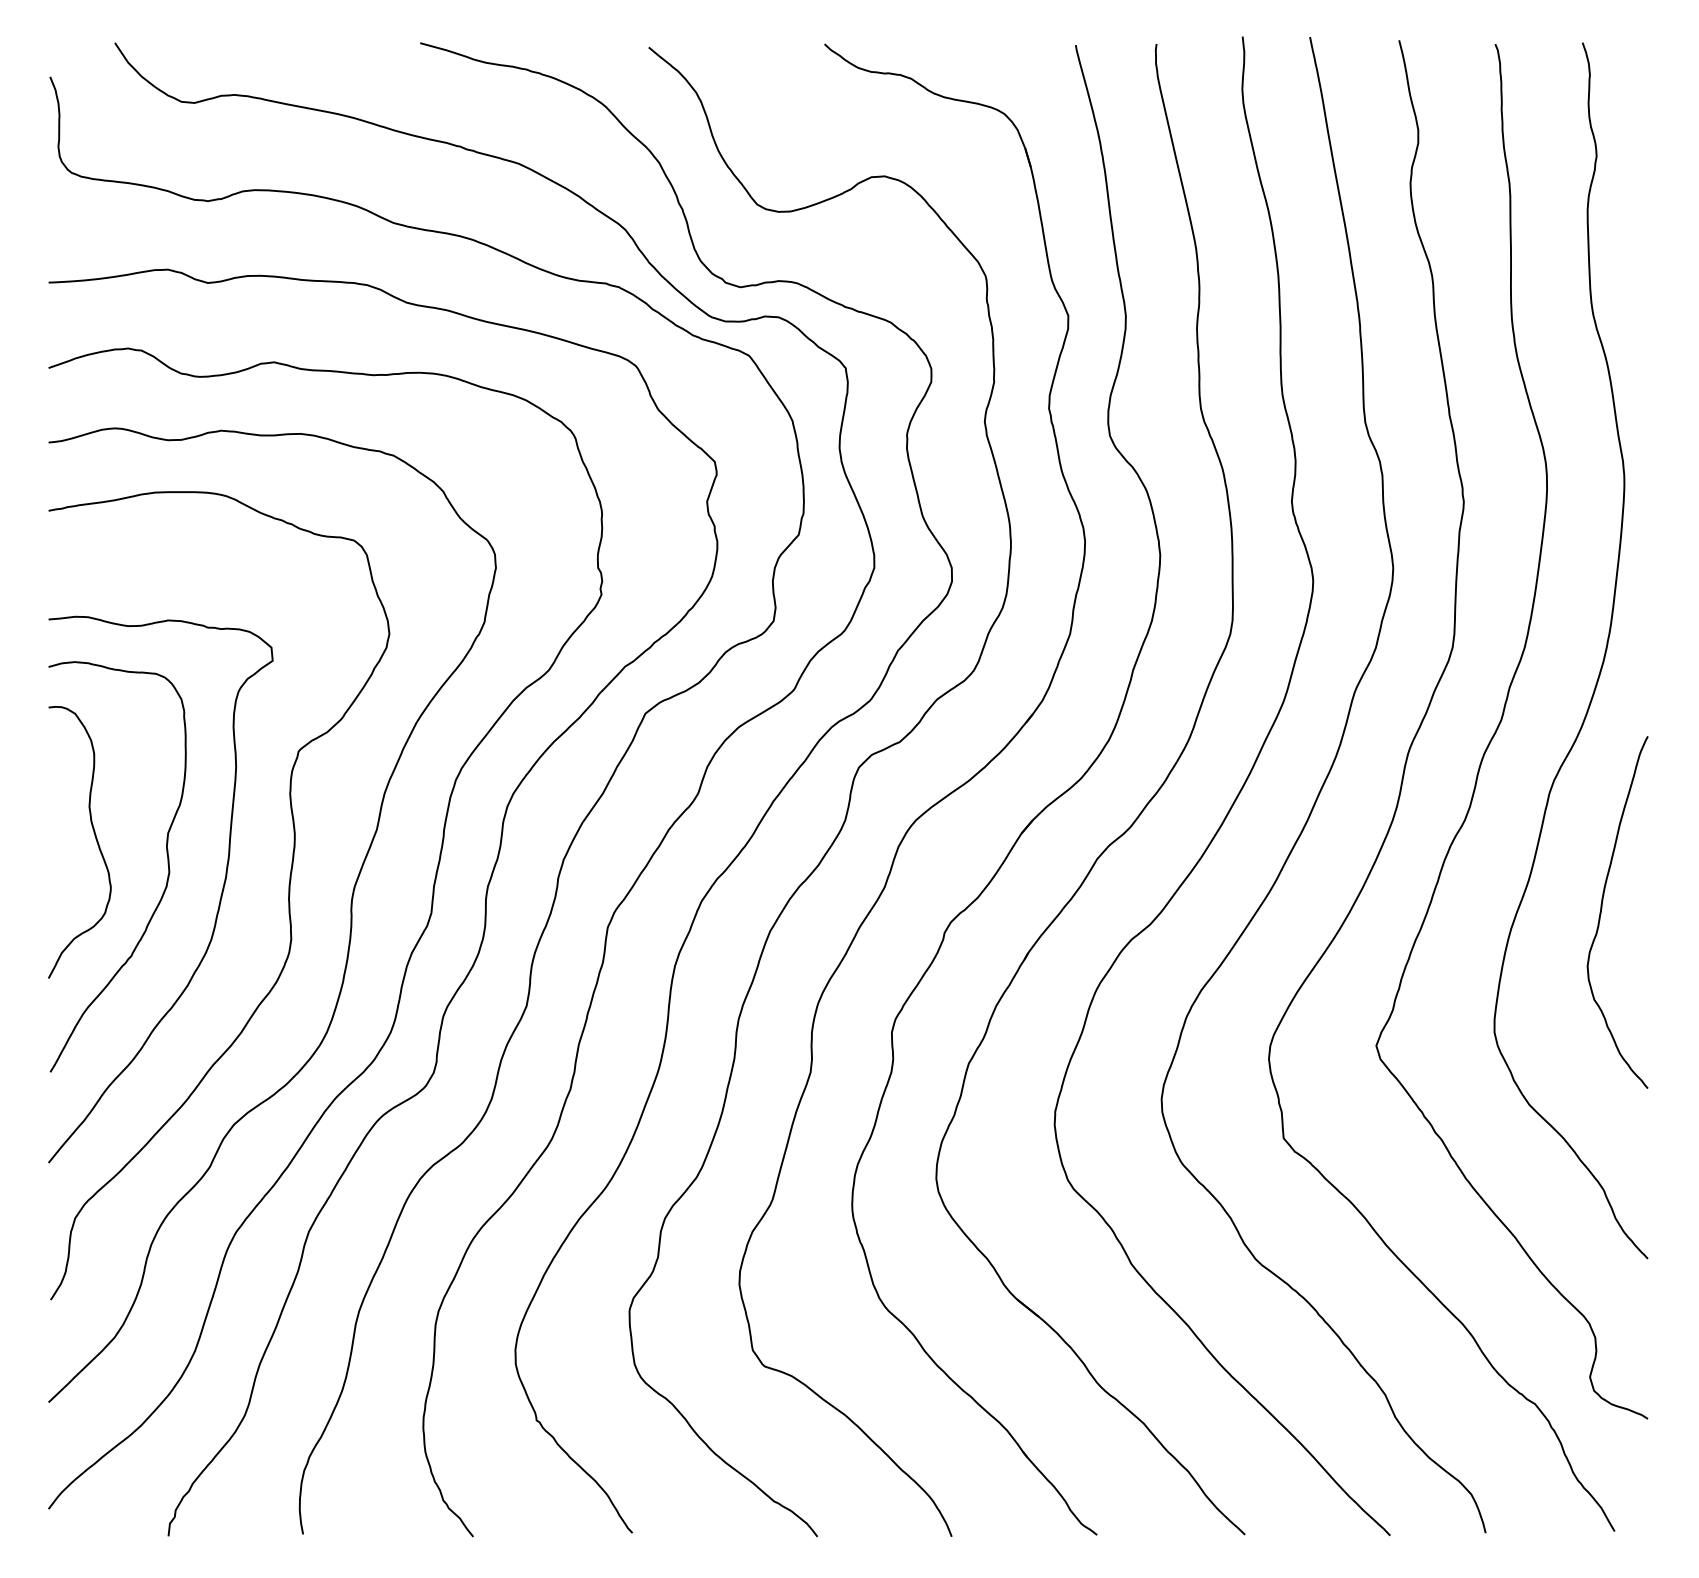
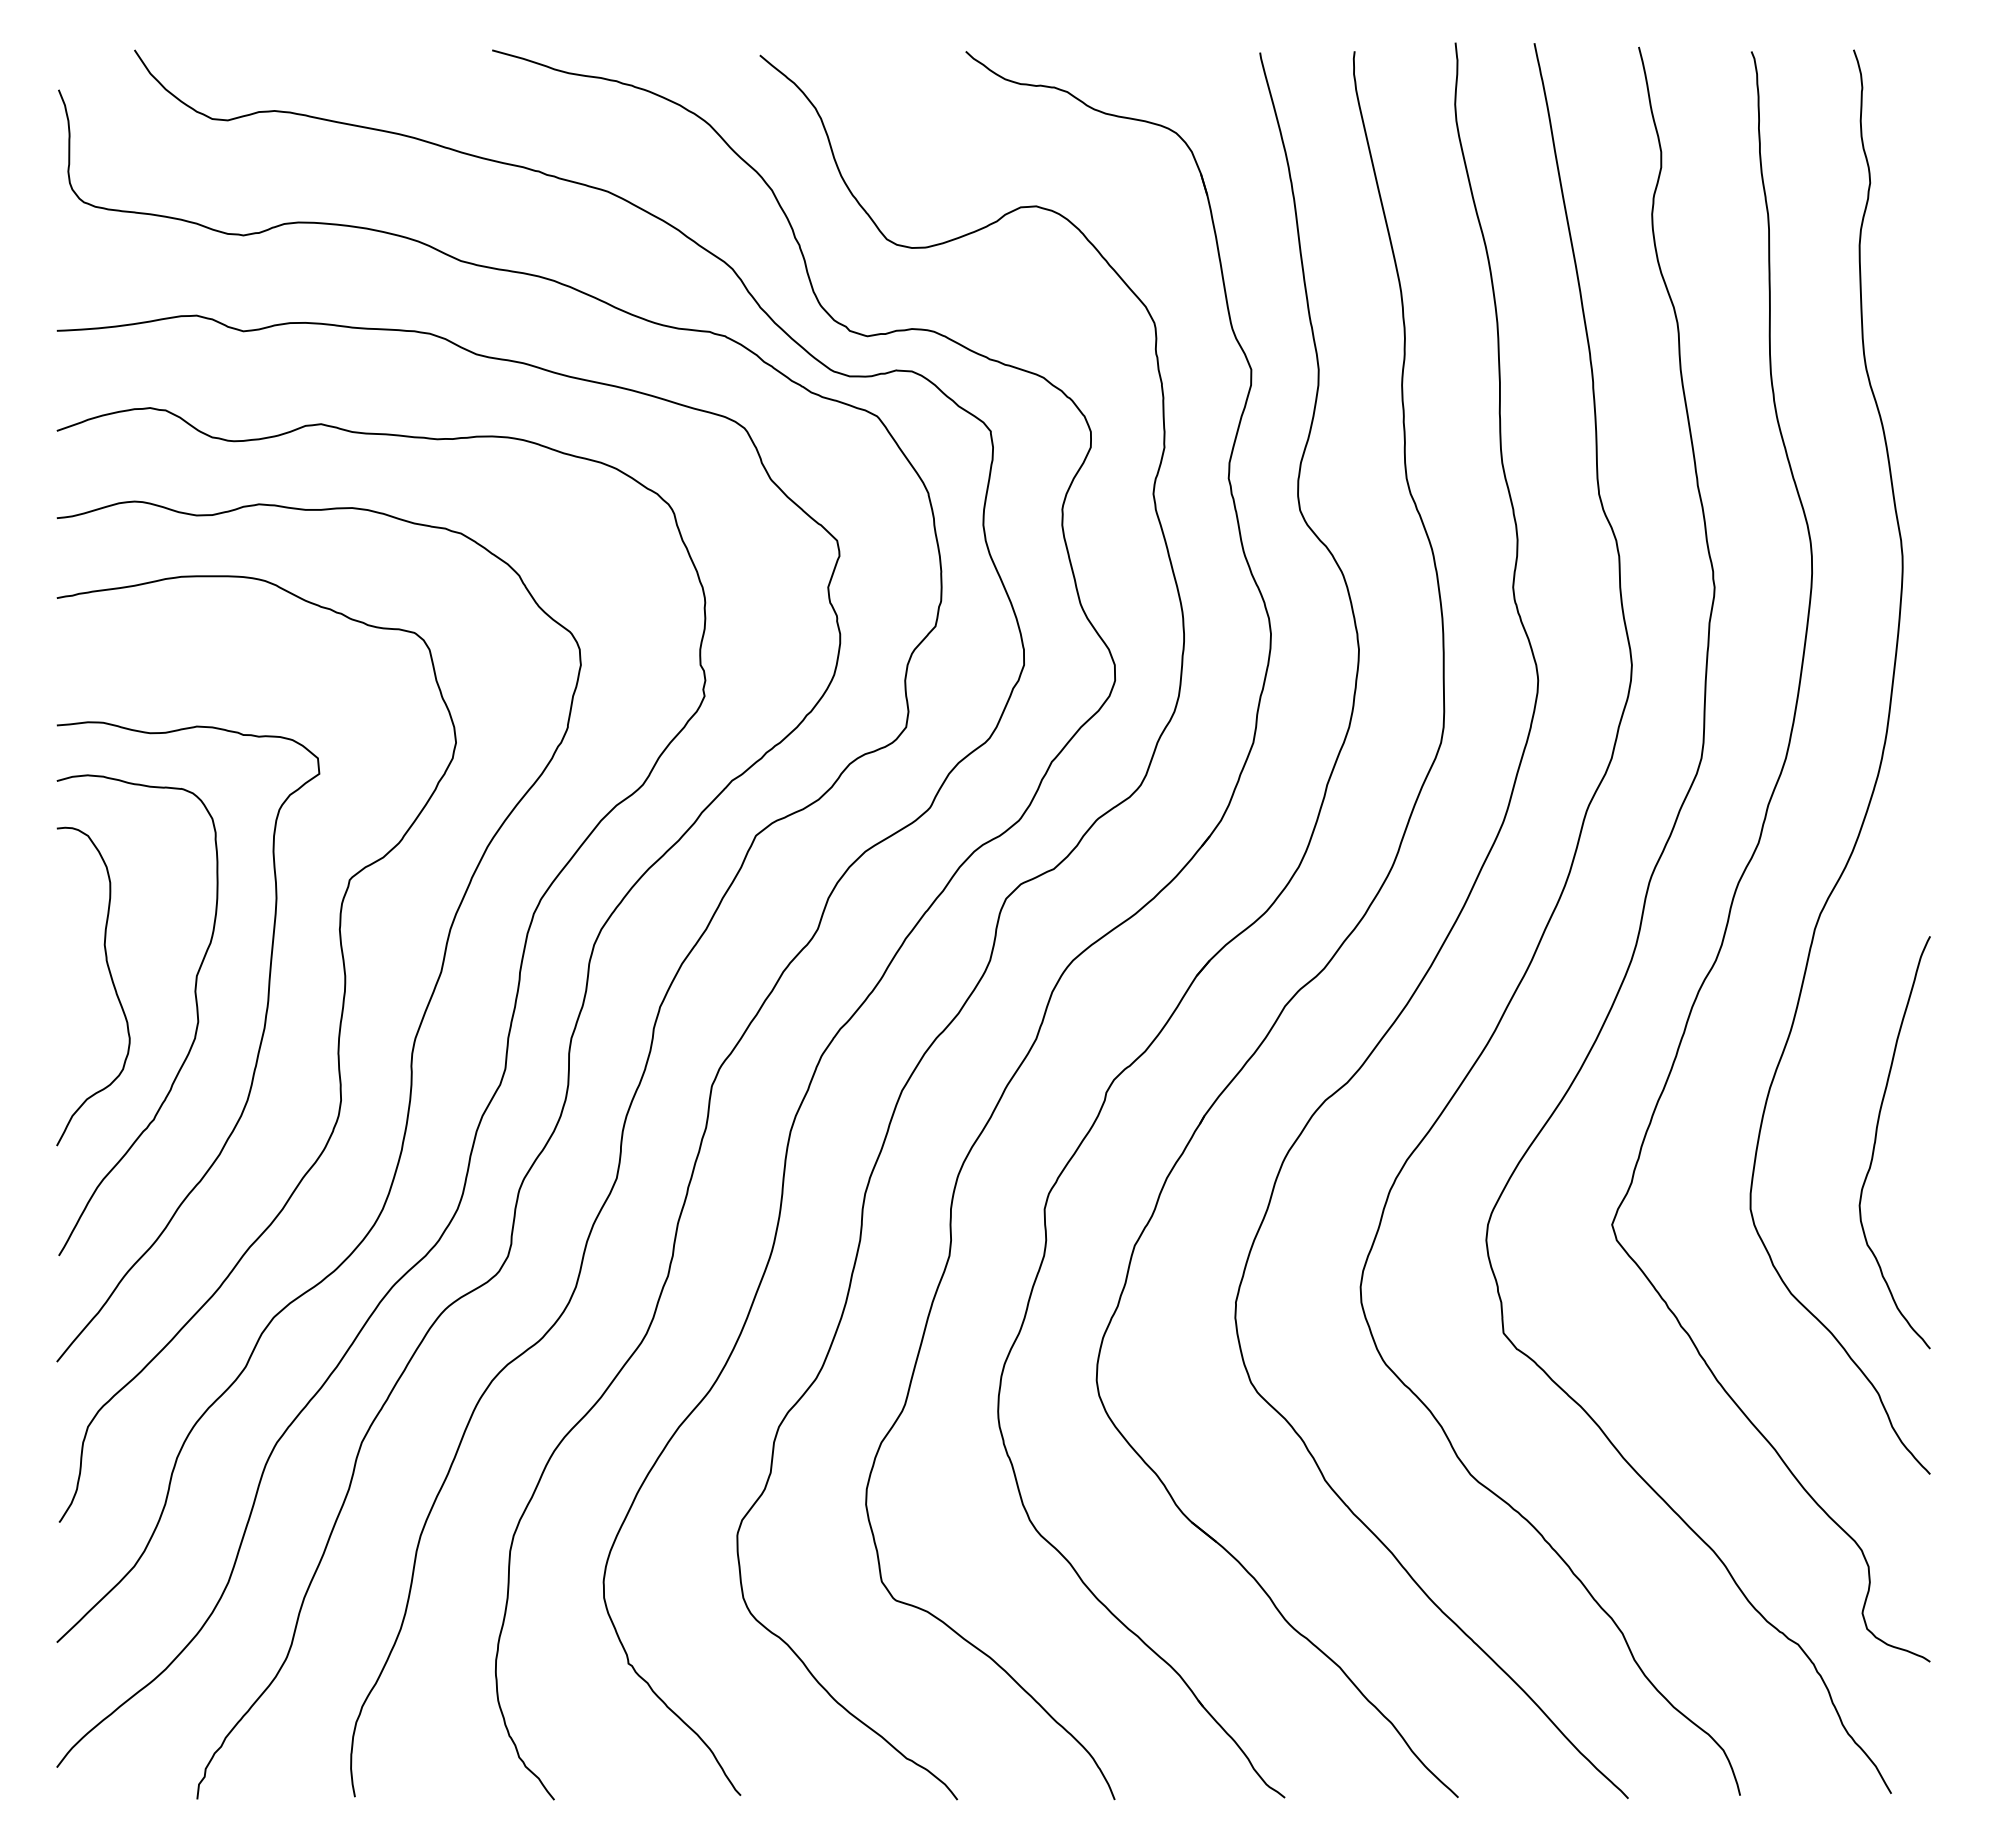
curve: (1602, 911) -> (1876, 1141), moved

